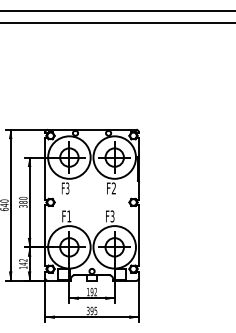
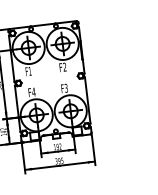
text: (67, 188) -> (30, 71), F3 -> F1
text: (69, 216) -> (34, 92), F1 -> F4

